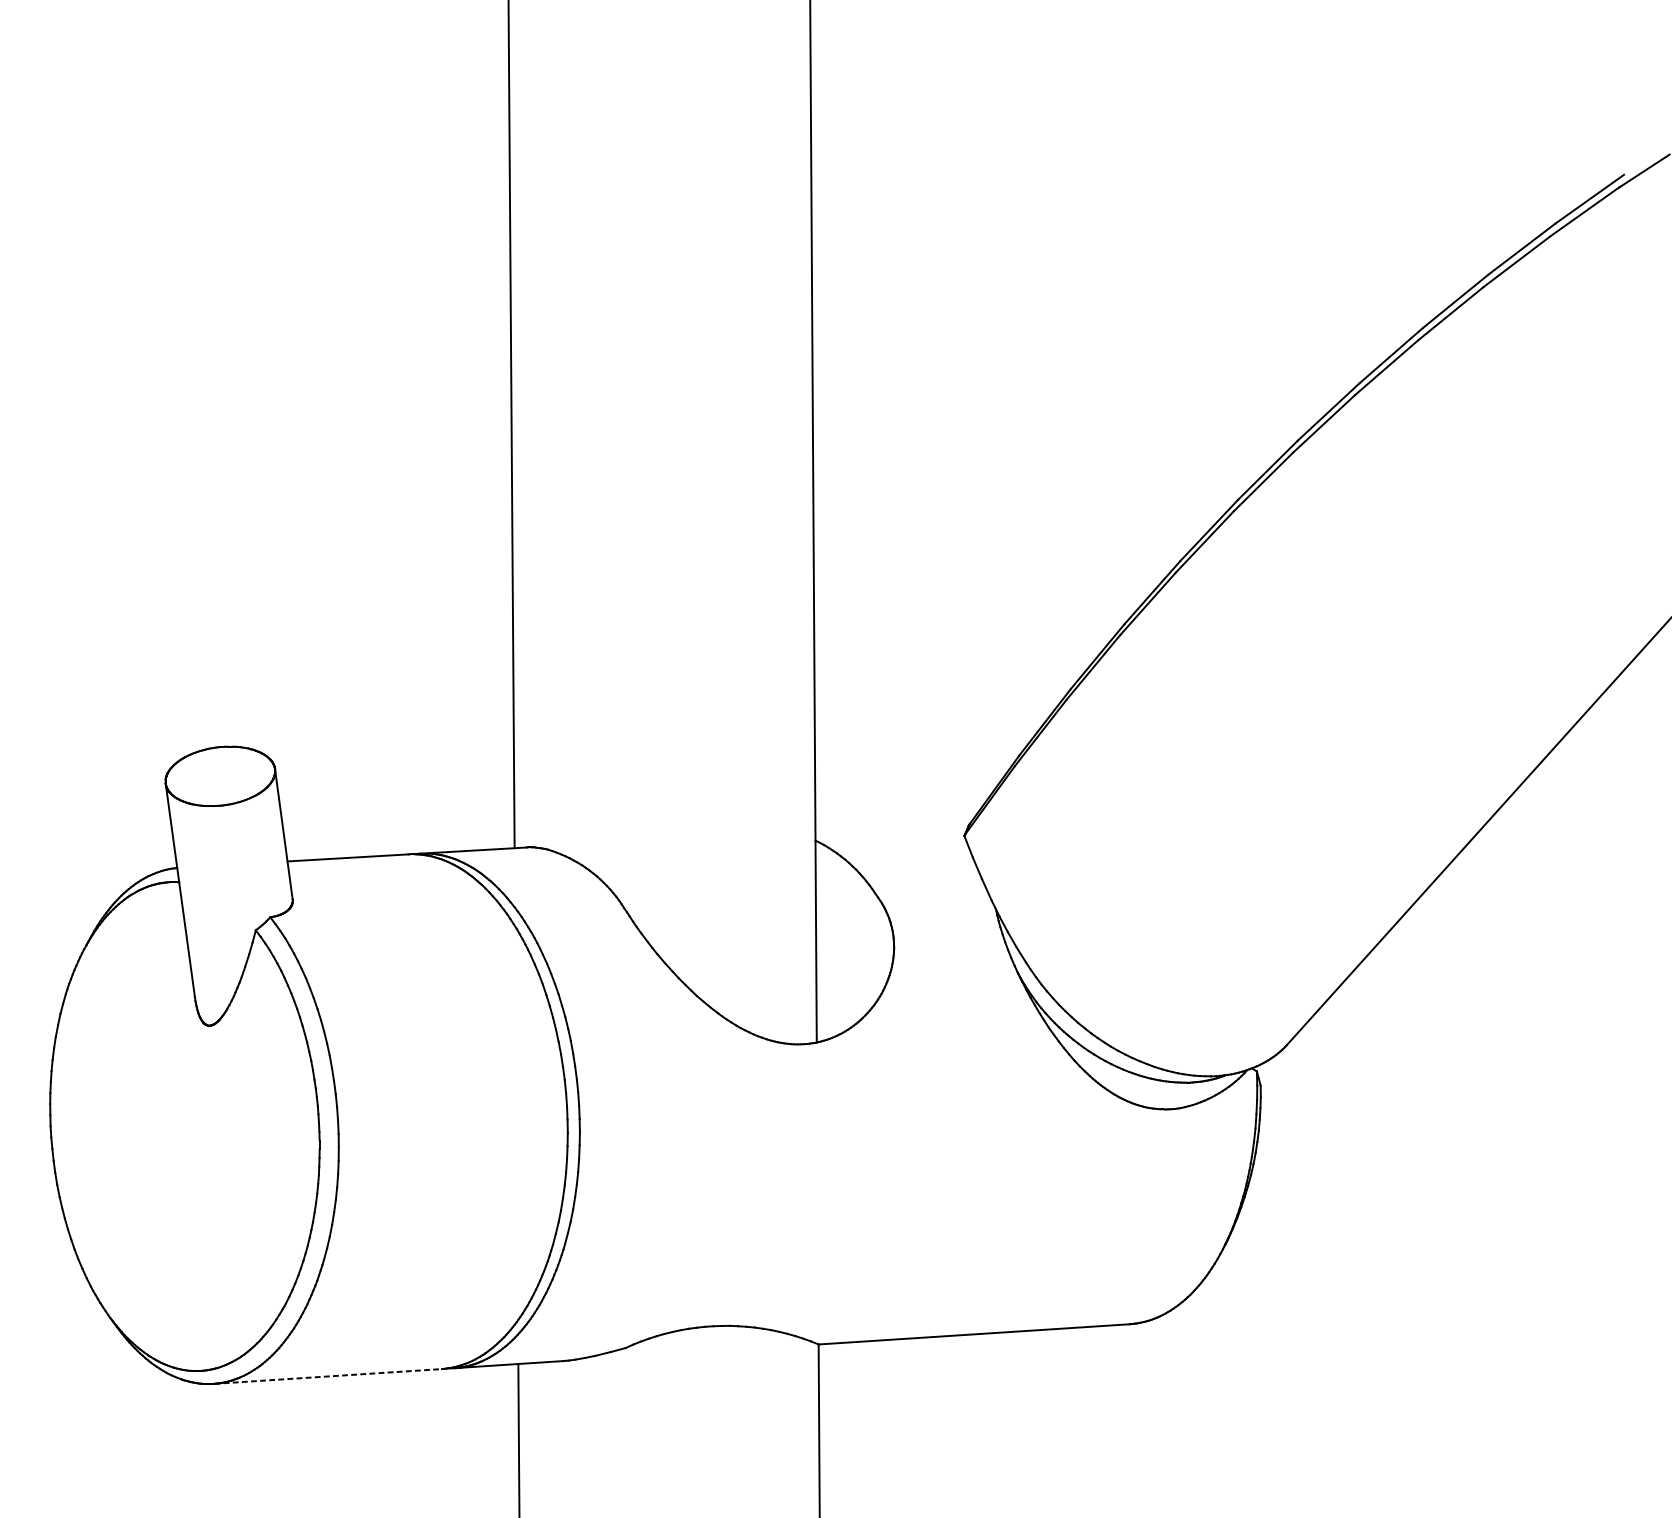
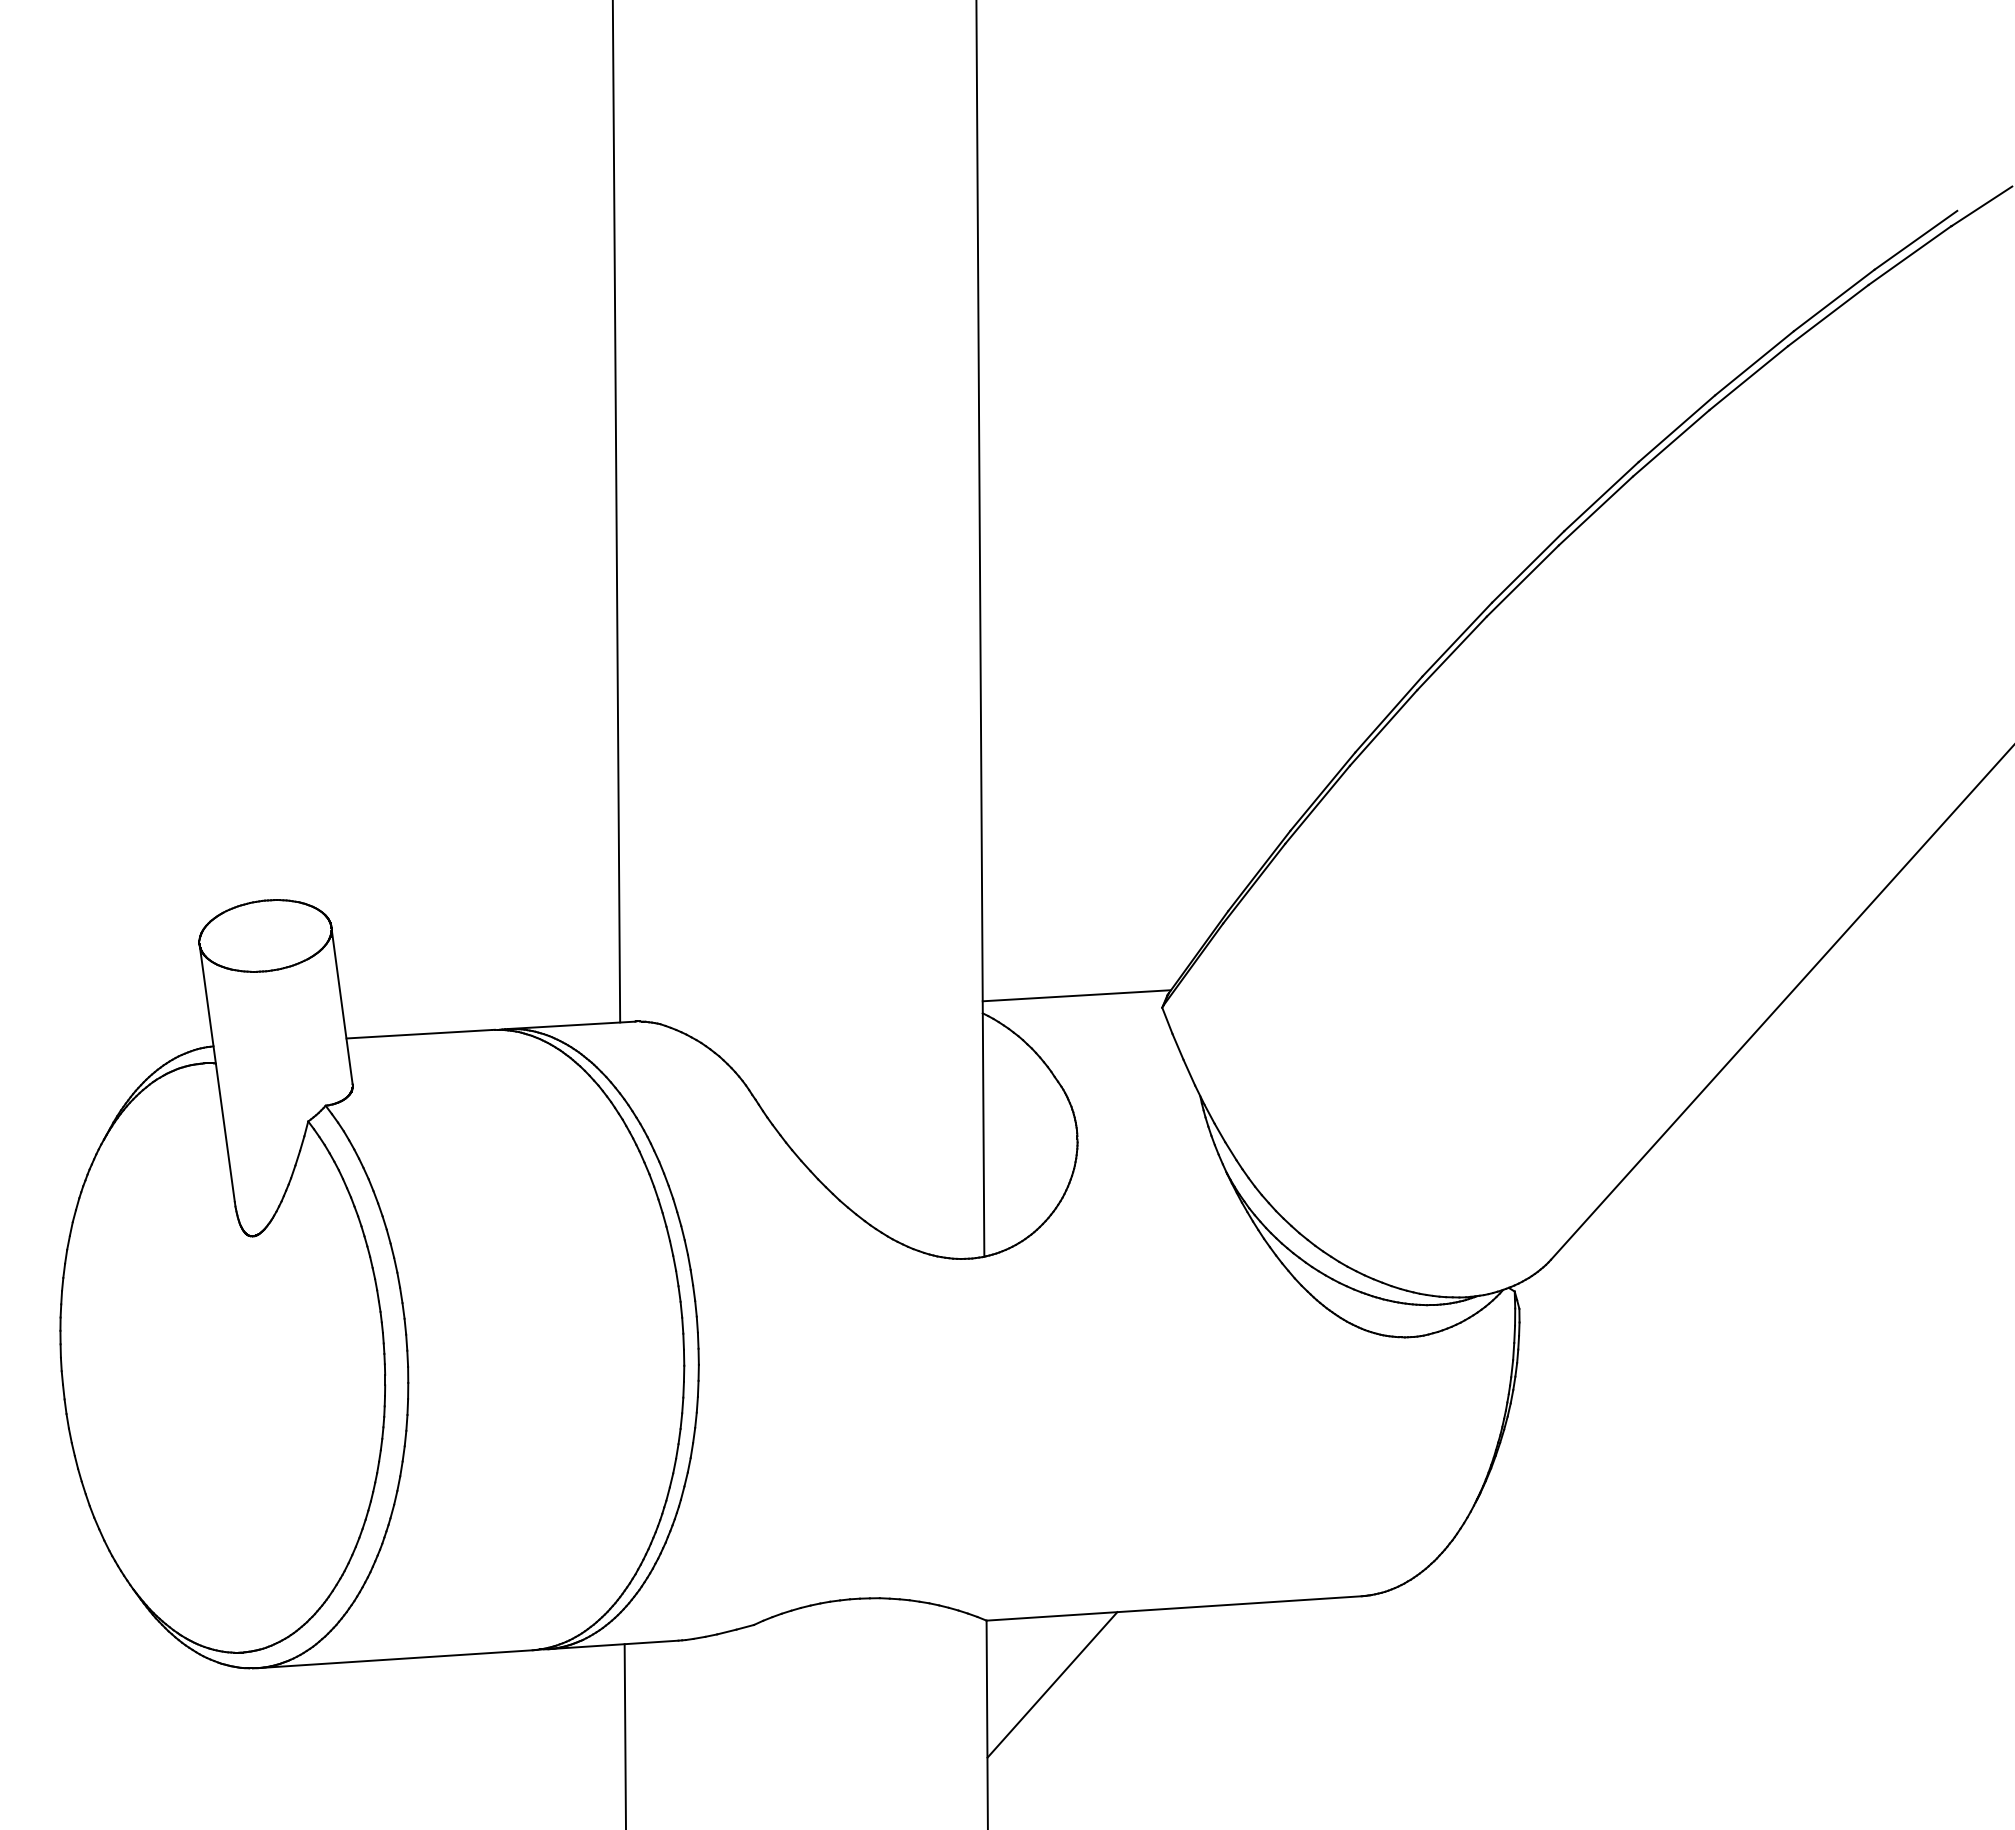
line: (893, 825) -> (1076, 995), added
line: (329, 1376) -> (396, 1659), dashed -> solid
line: (873, 1397) -> (1052, 1684), added

